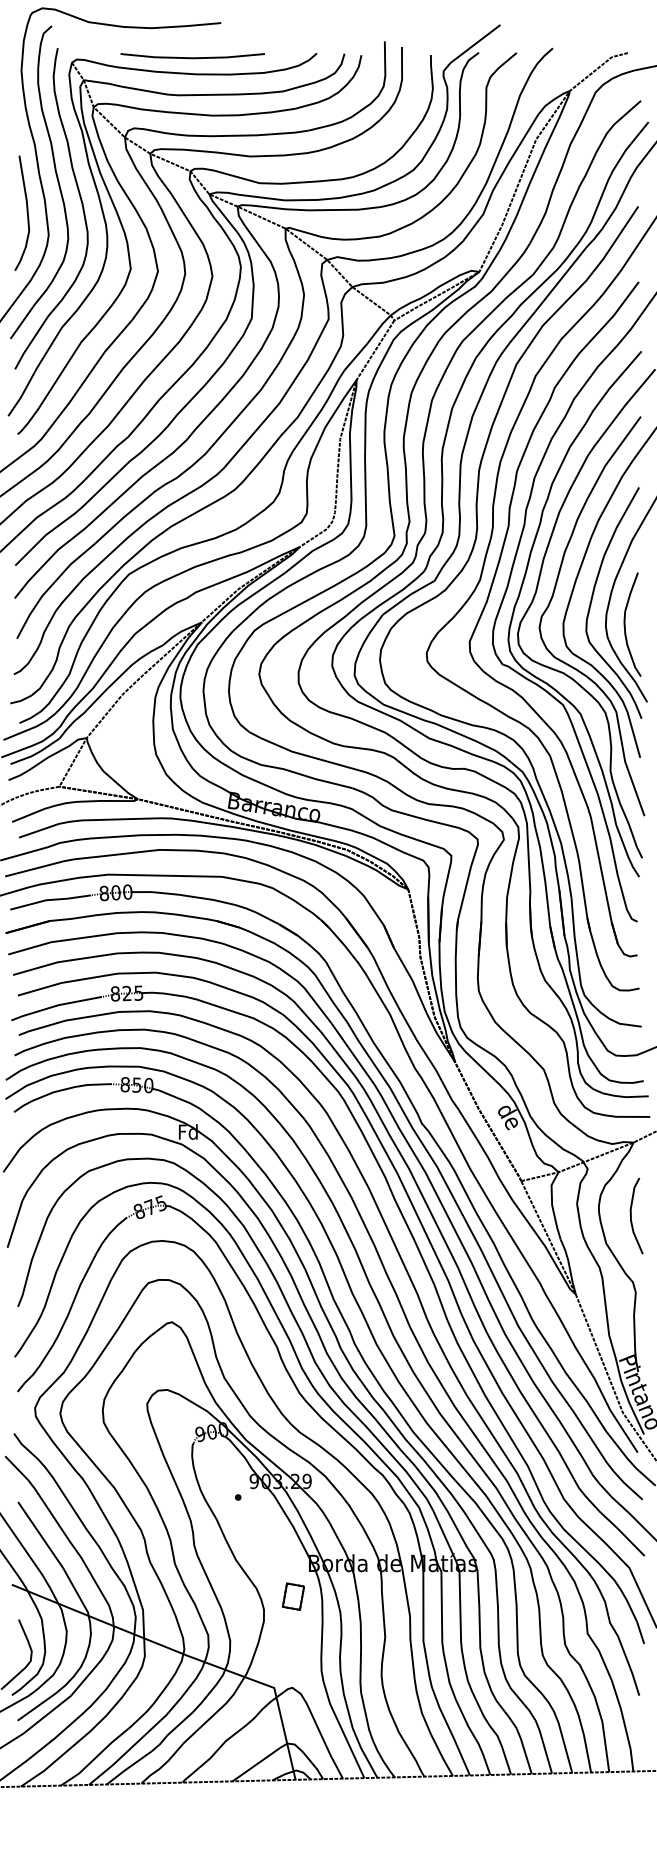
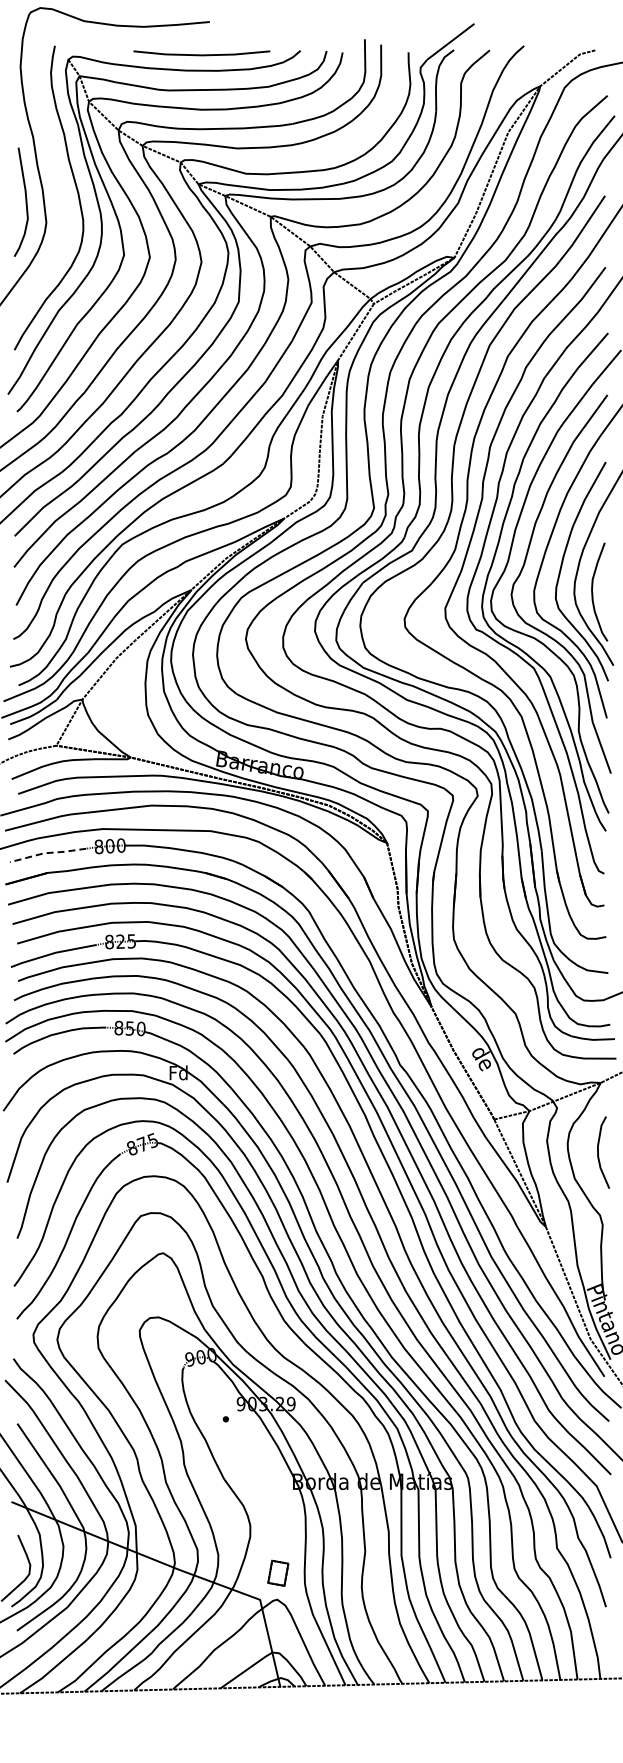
line: (192, 57) -> (201, 54), moved
curve: (56, 177) -> (53, 168), removed
line: (49, 900) -> (47, 853), solid -> dashed
part: (293, 1595) -> (278, 1572), moved

